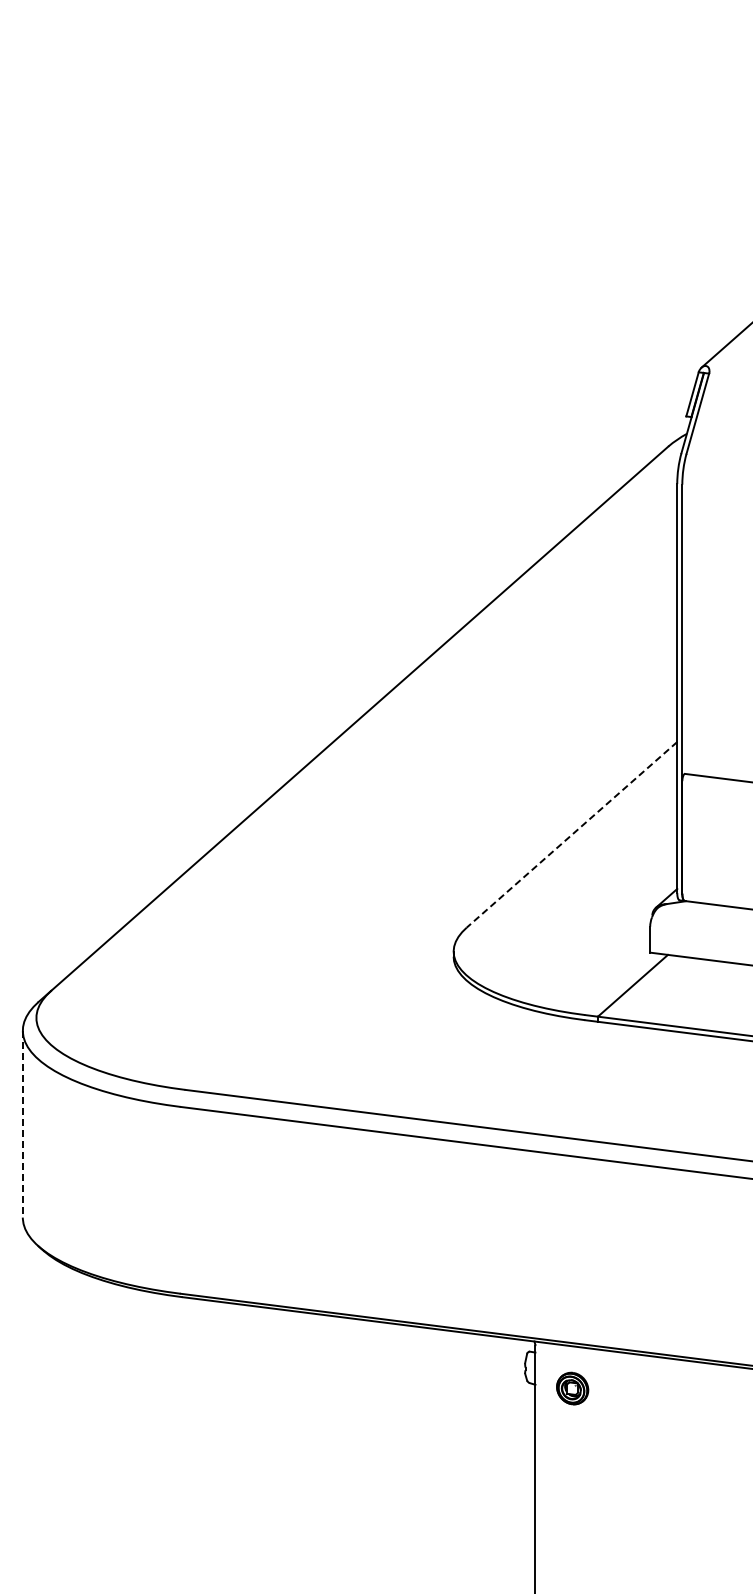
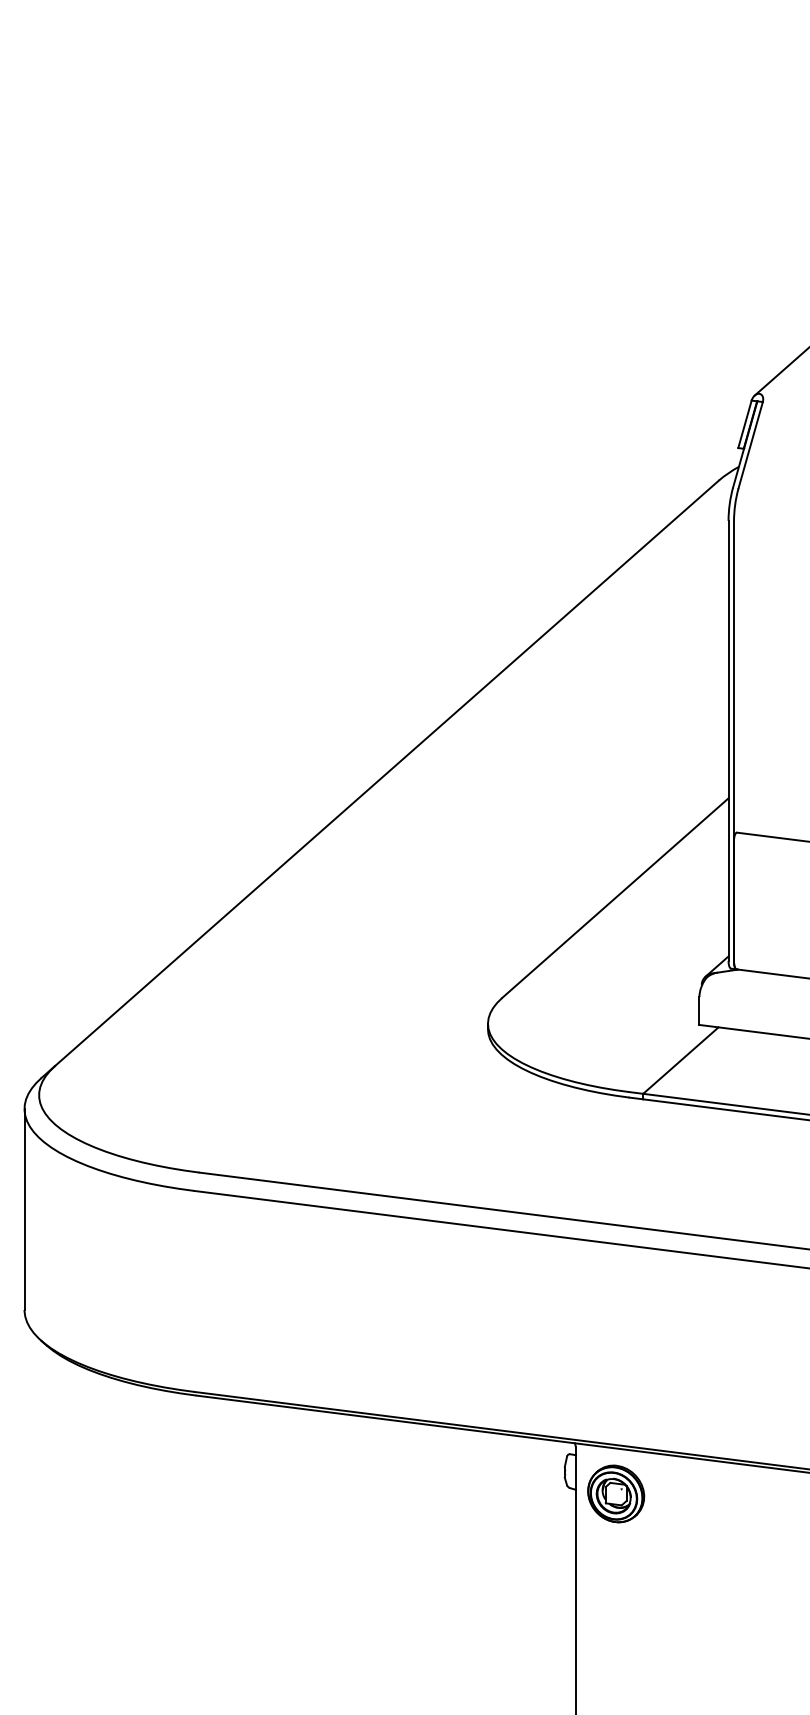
line: (571, 835) -> (614, 898), dashed -> solid
line: (22, 1124) -> (24, 1209), dashed -> solid
part: (572, 1388) -> (615, 1493), size x1.67

